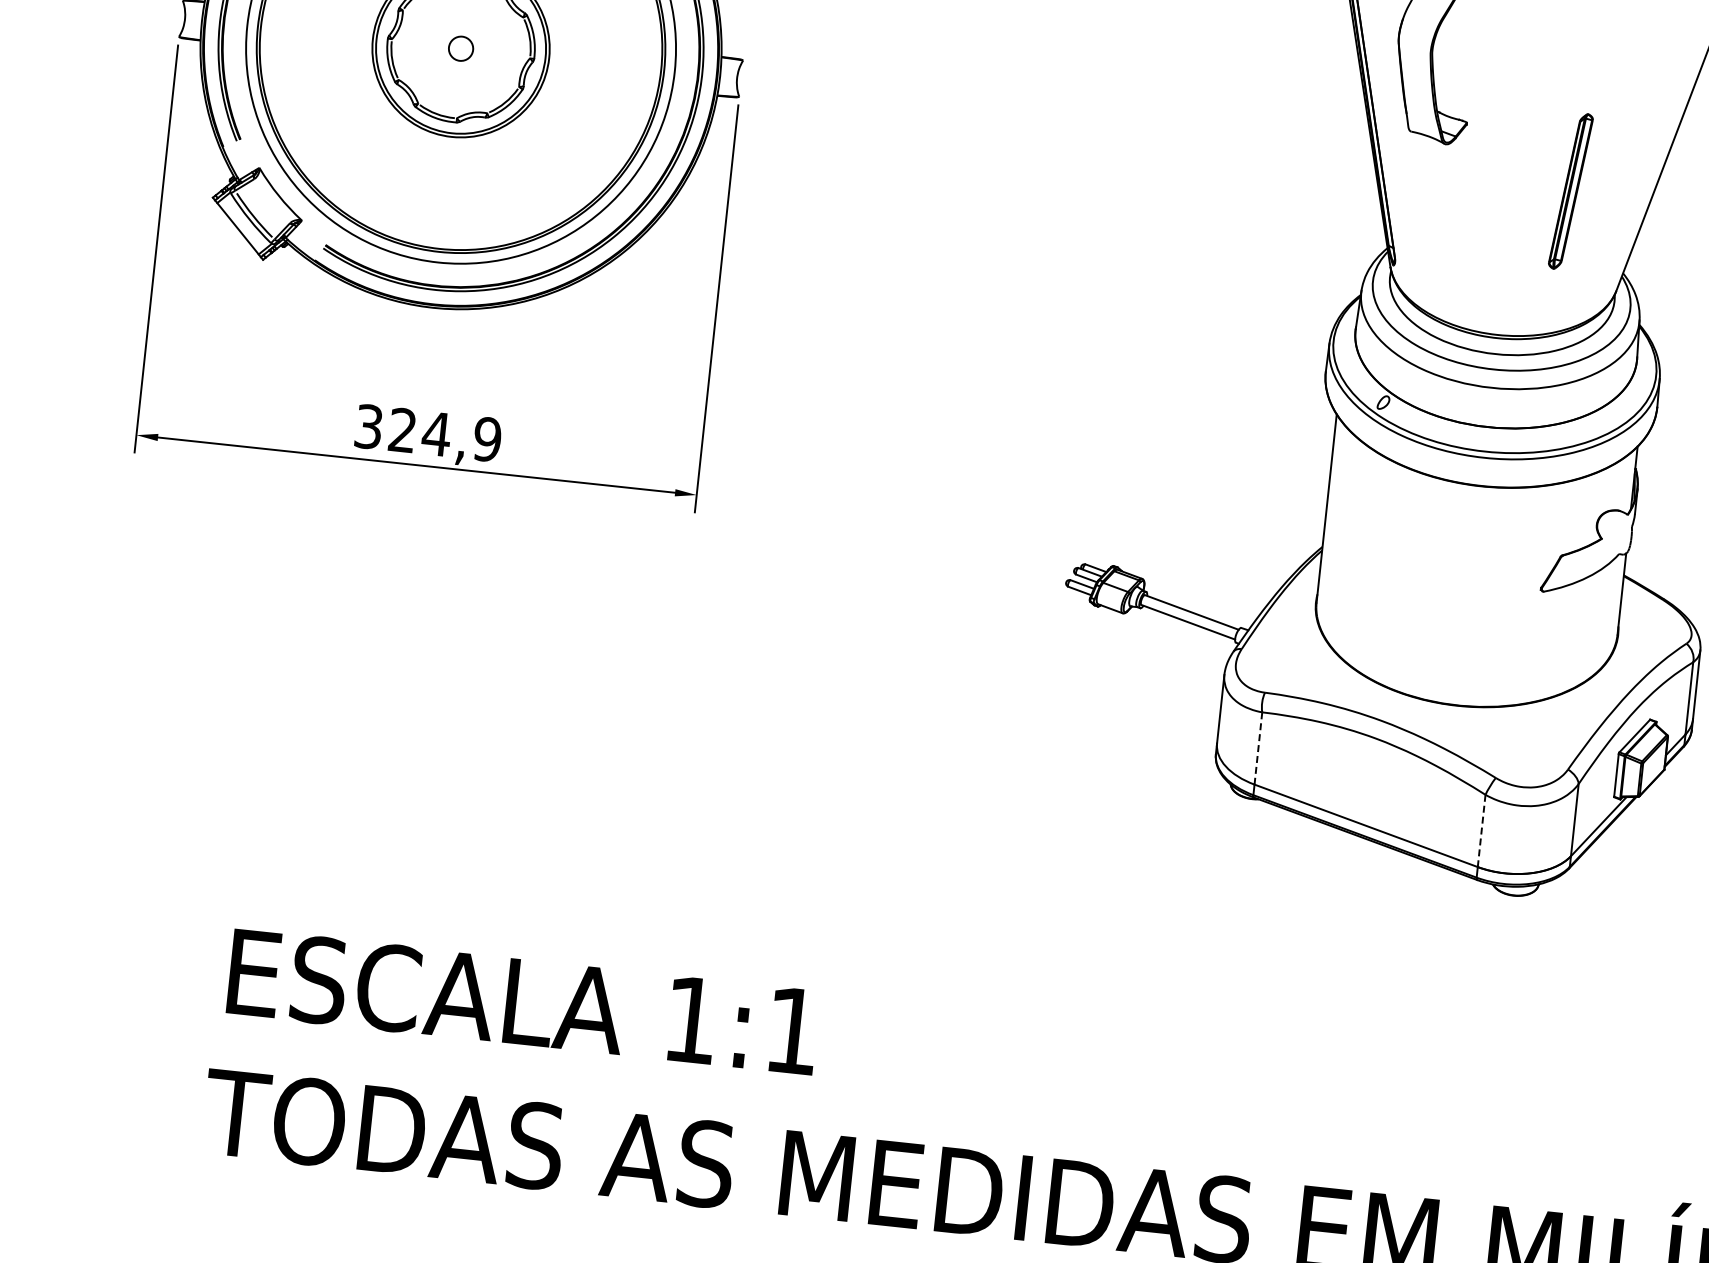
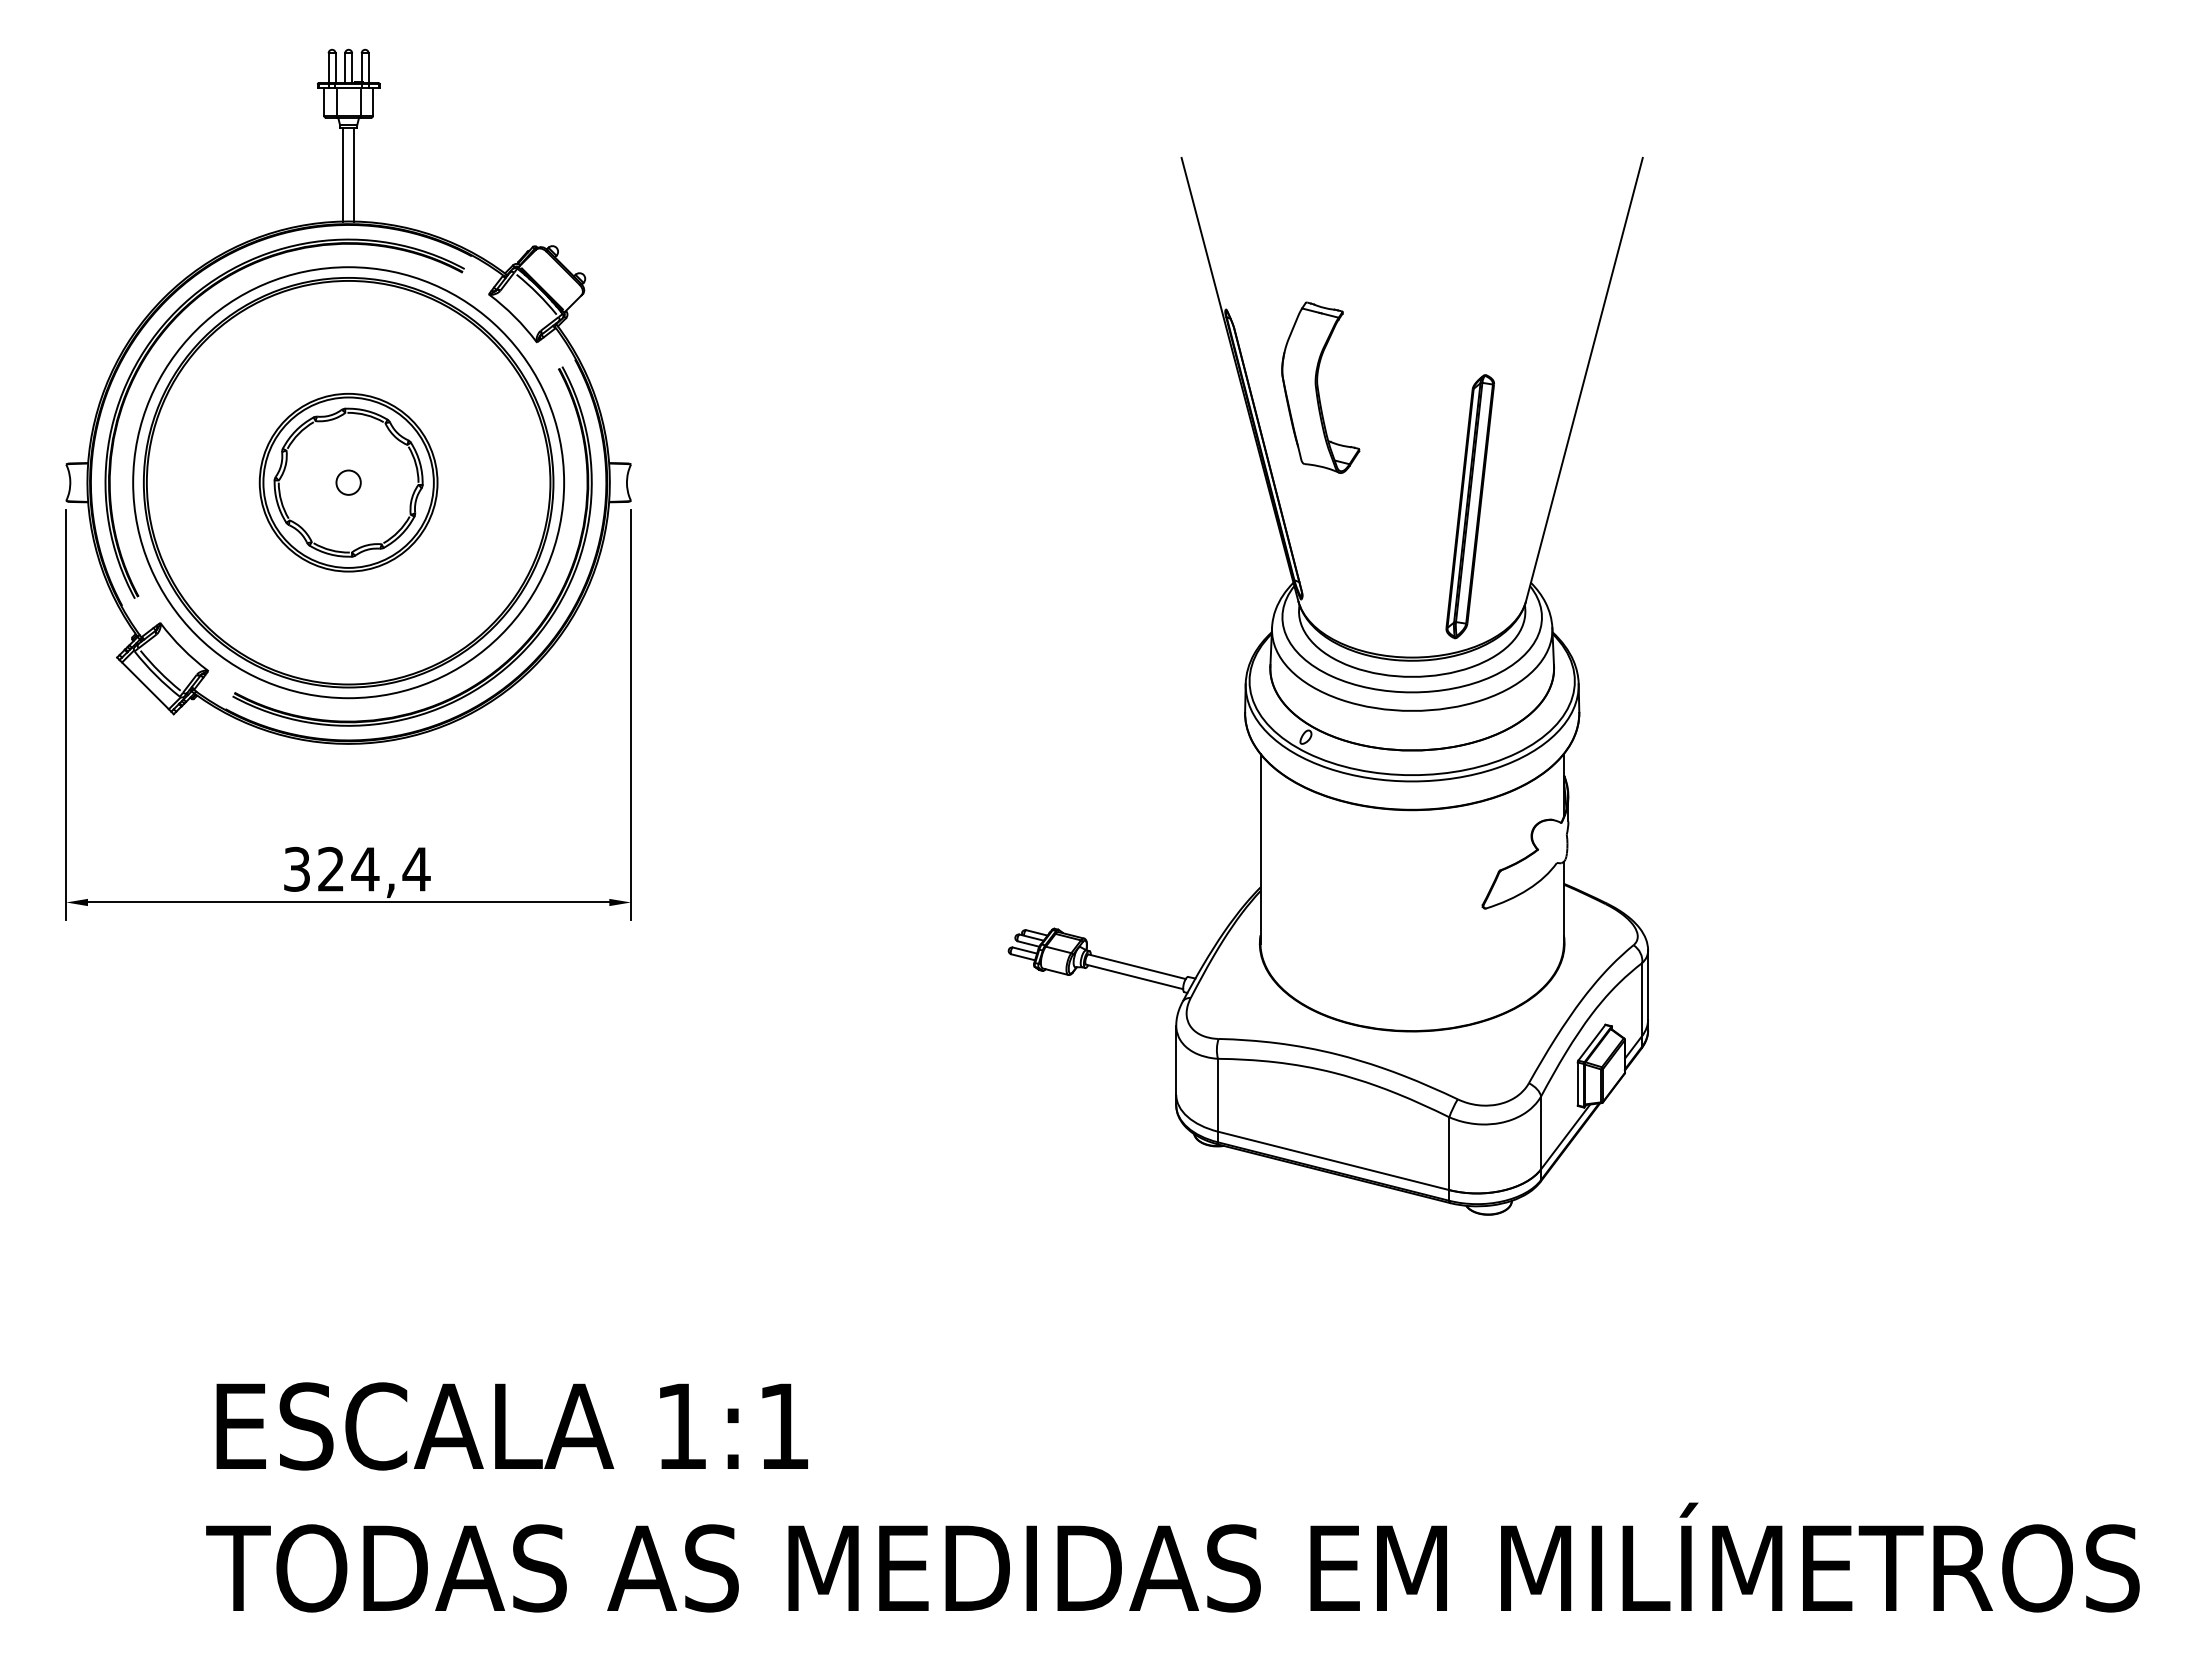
part: (1570, 191) -> (1469, 506), size x1.67
text: (487, 438) -> (416, 868), 324,9 -> 324,4
line: (1258, 748) -> (1218, 1095), dashed -> solid
line: (1481, 831) -> (1449, 1154), dashed -> solid

